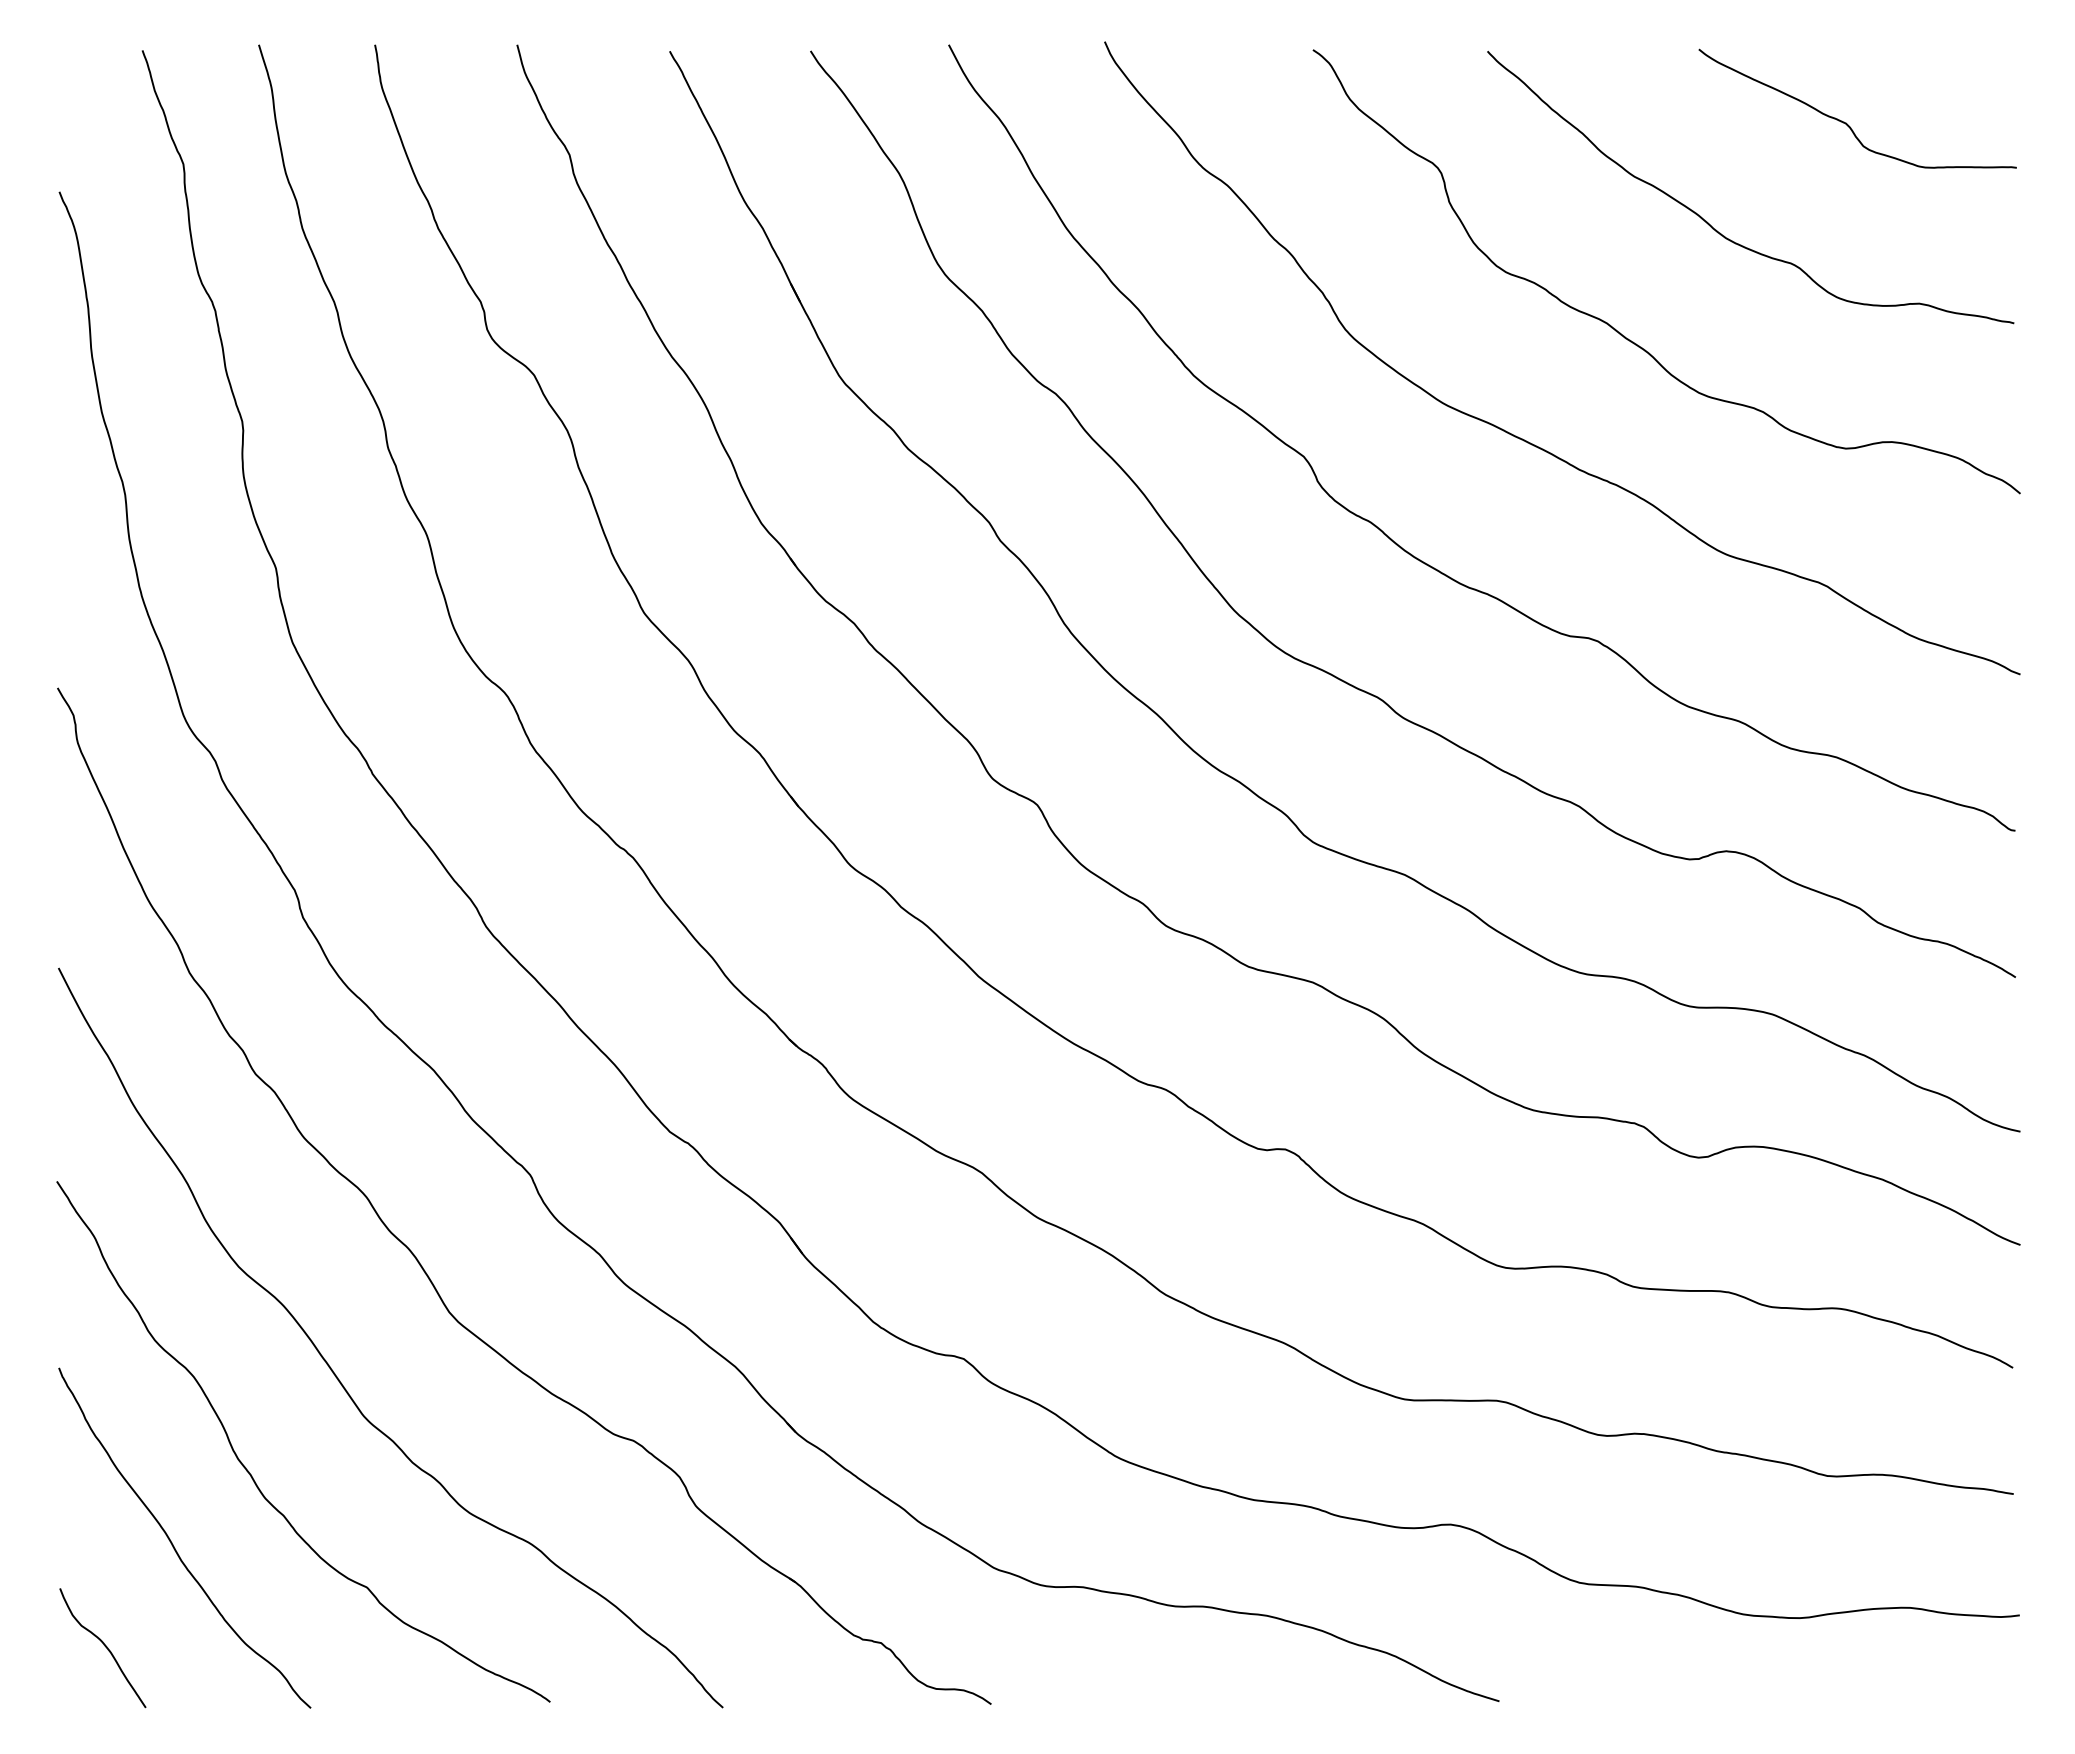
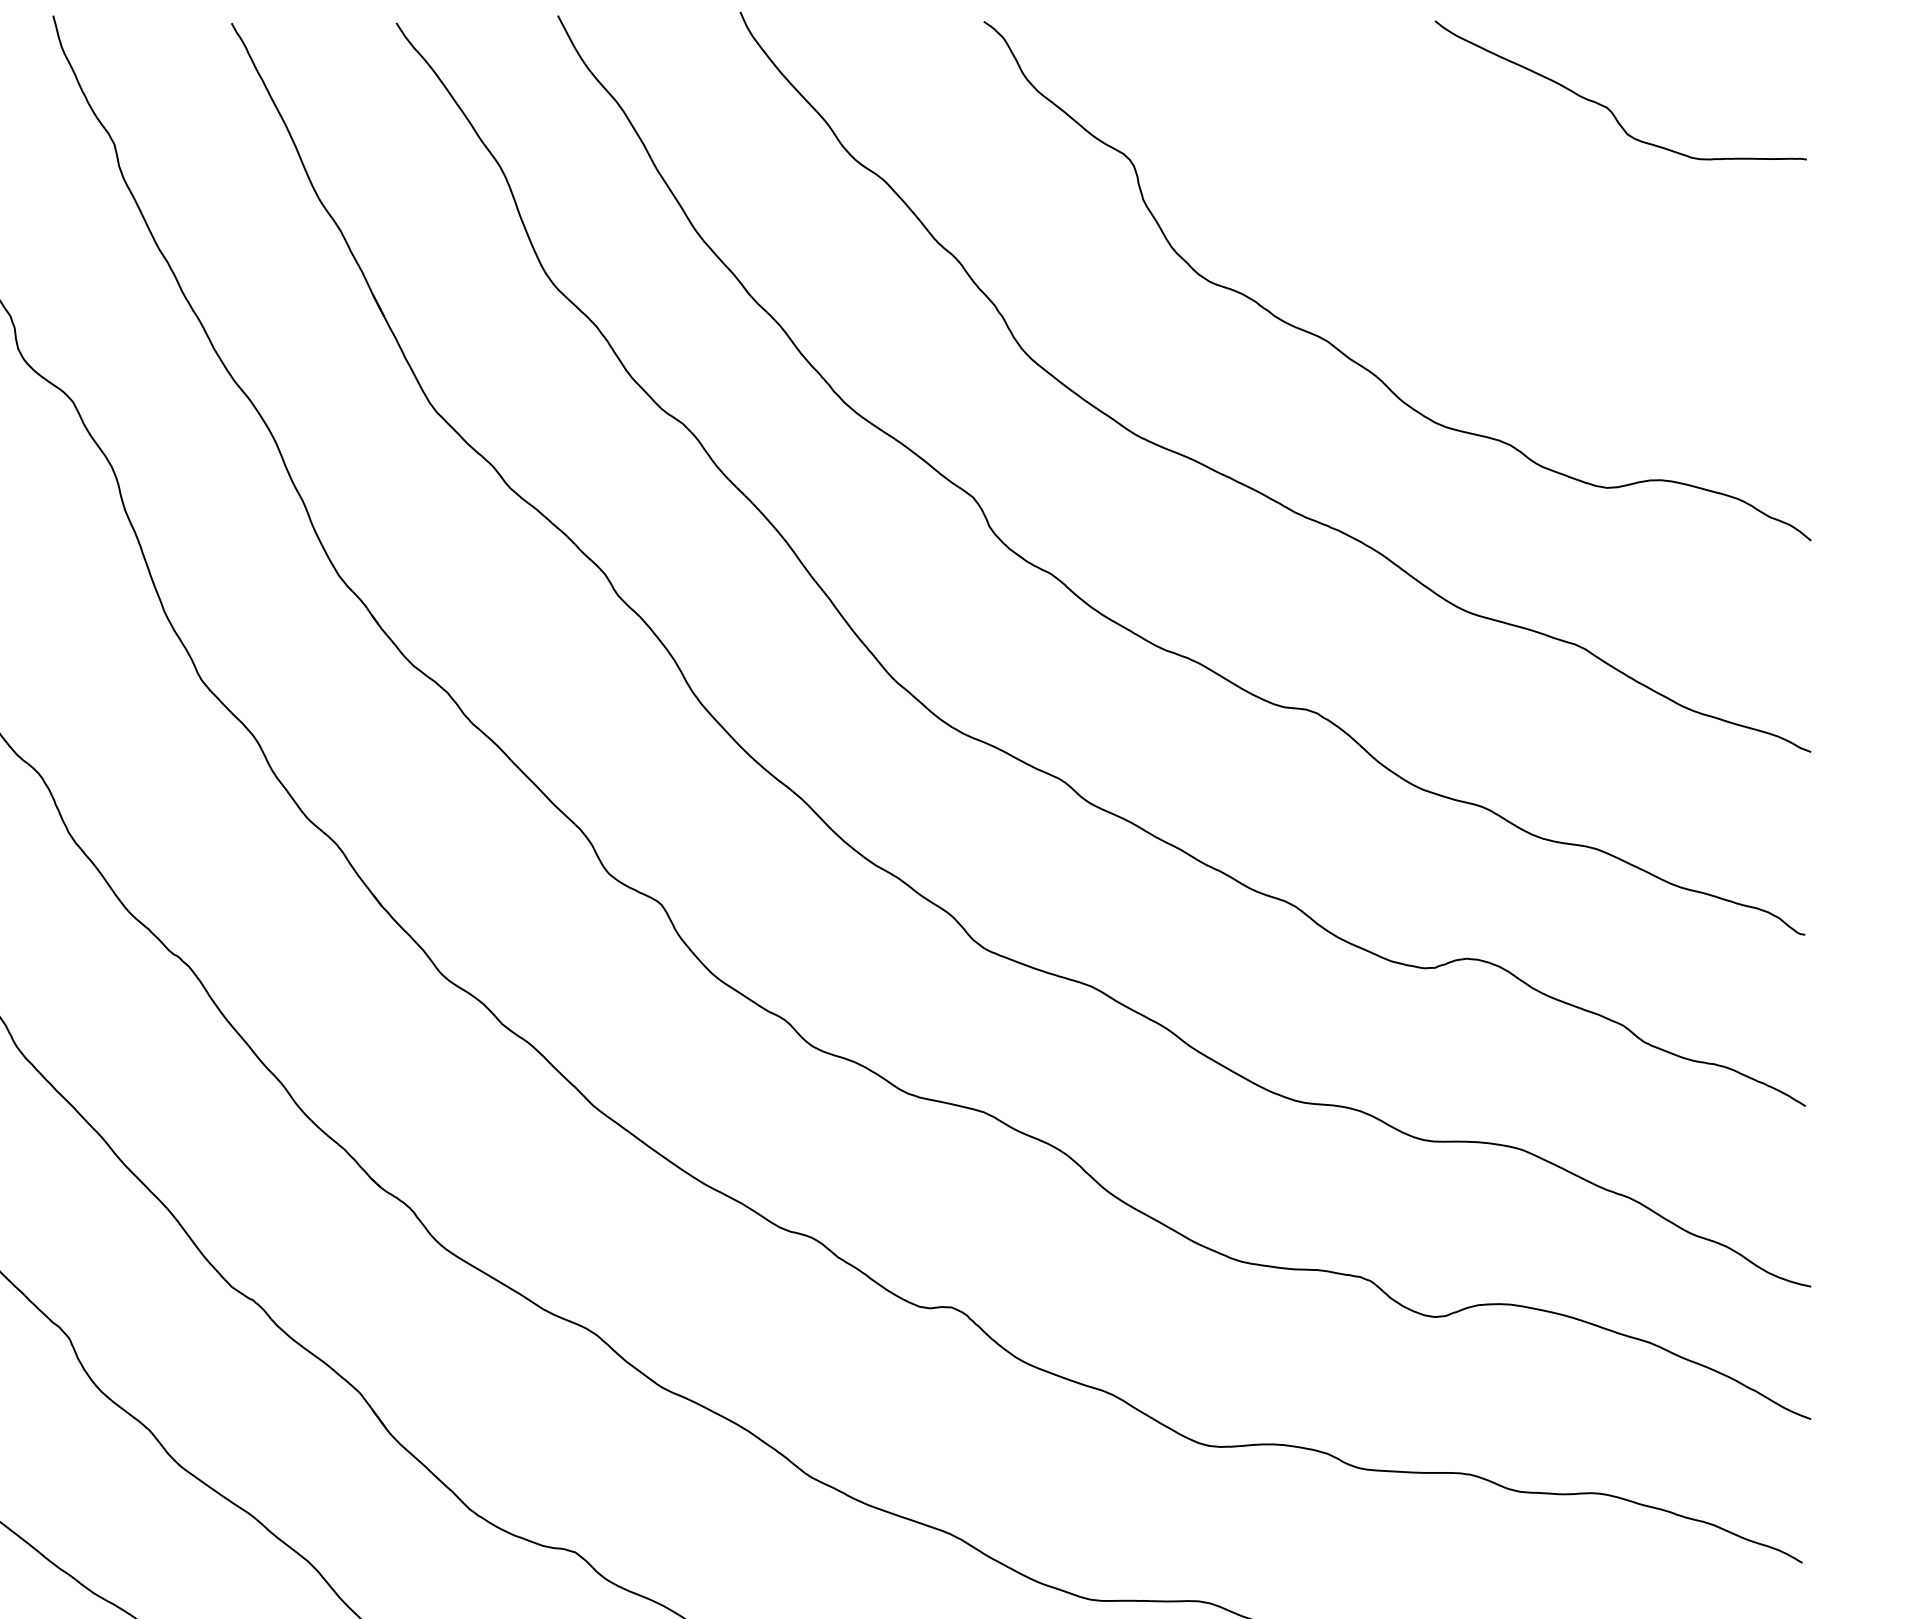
curve: (1716, 229) -> (1455, 231), removed

